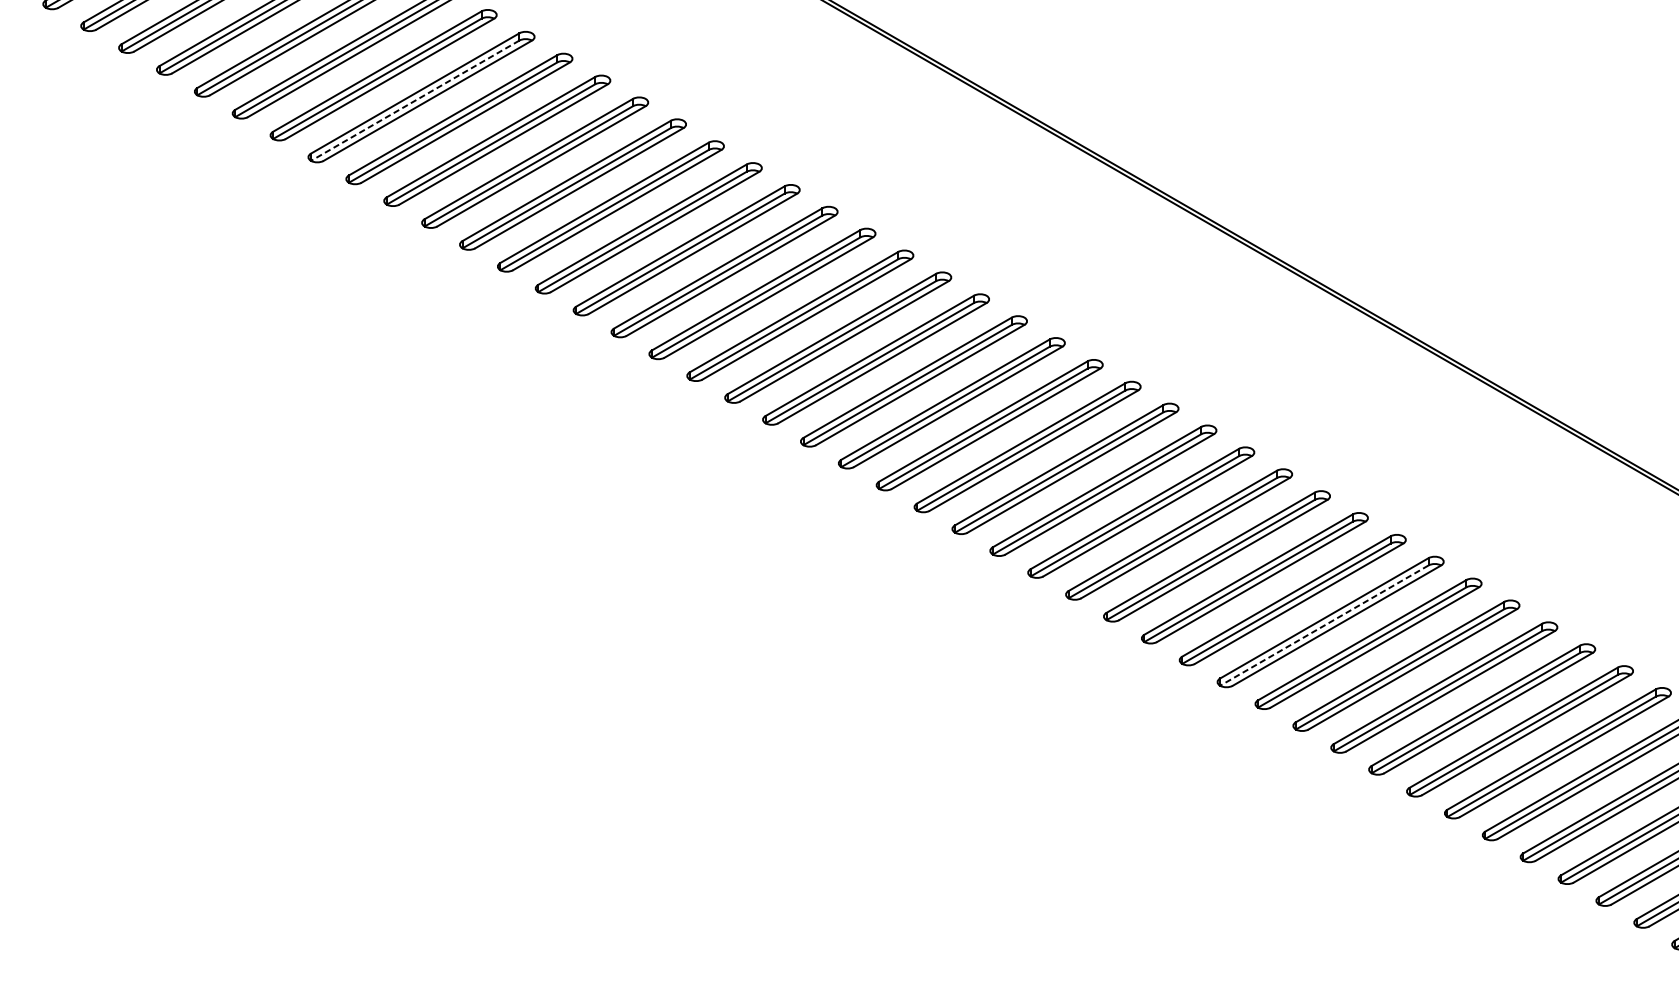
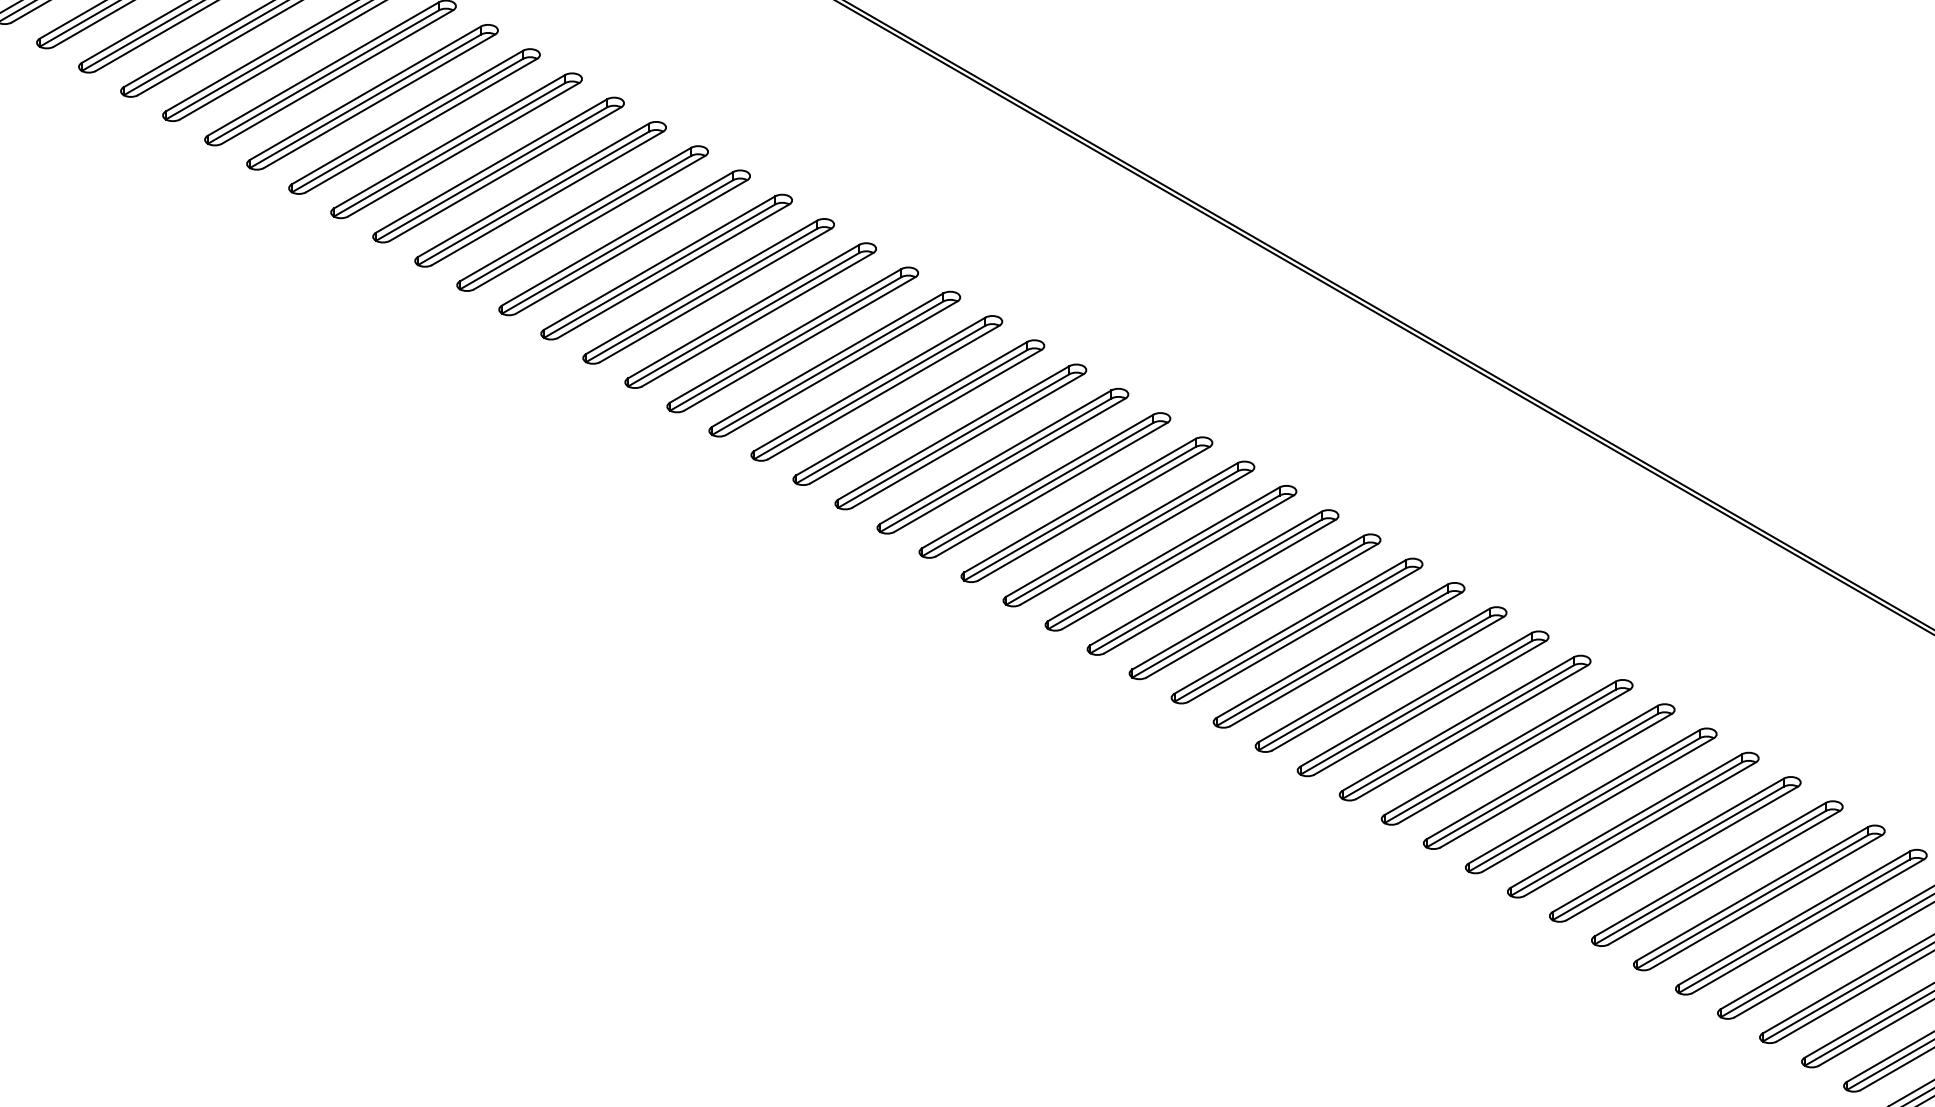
line: (415, 100) -> (533, 198), dashed -> solid
line: (1323, 625) -> (1541, 780), dashed -> solid

